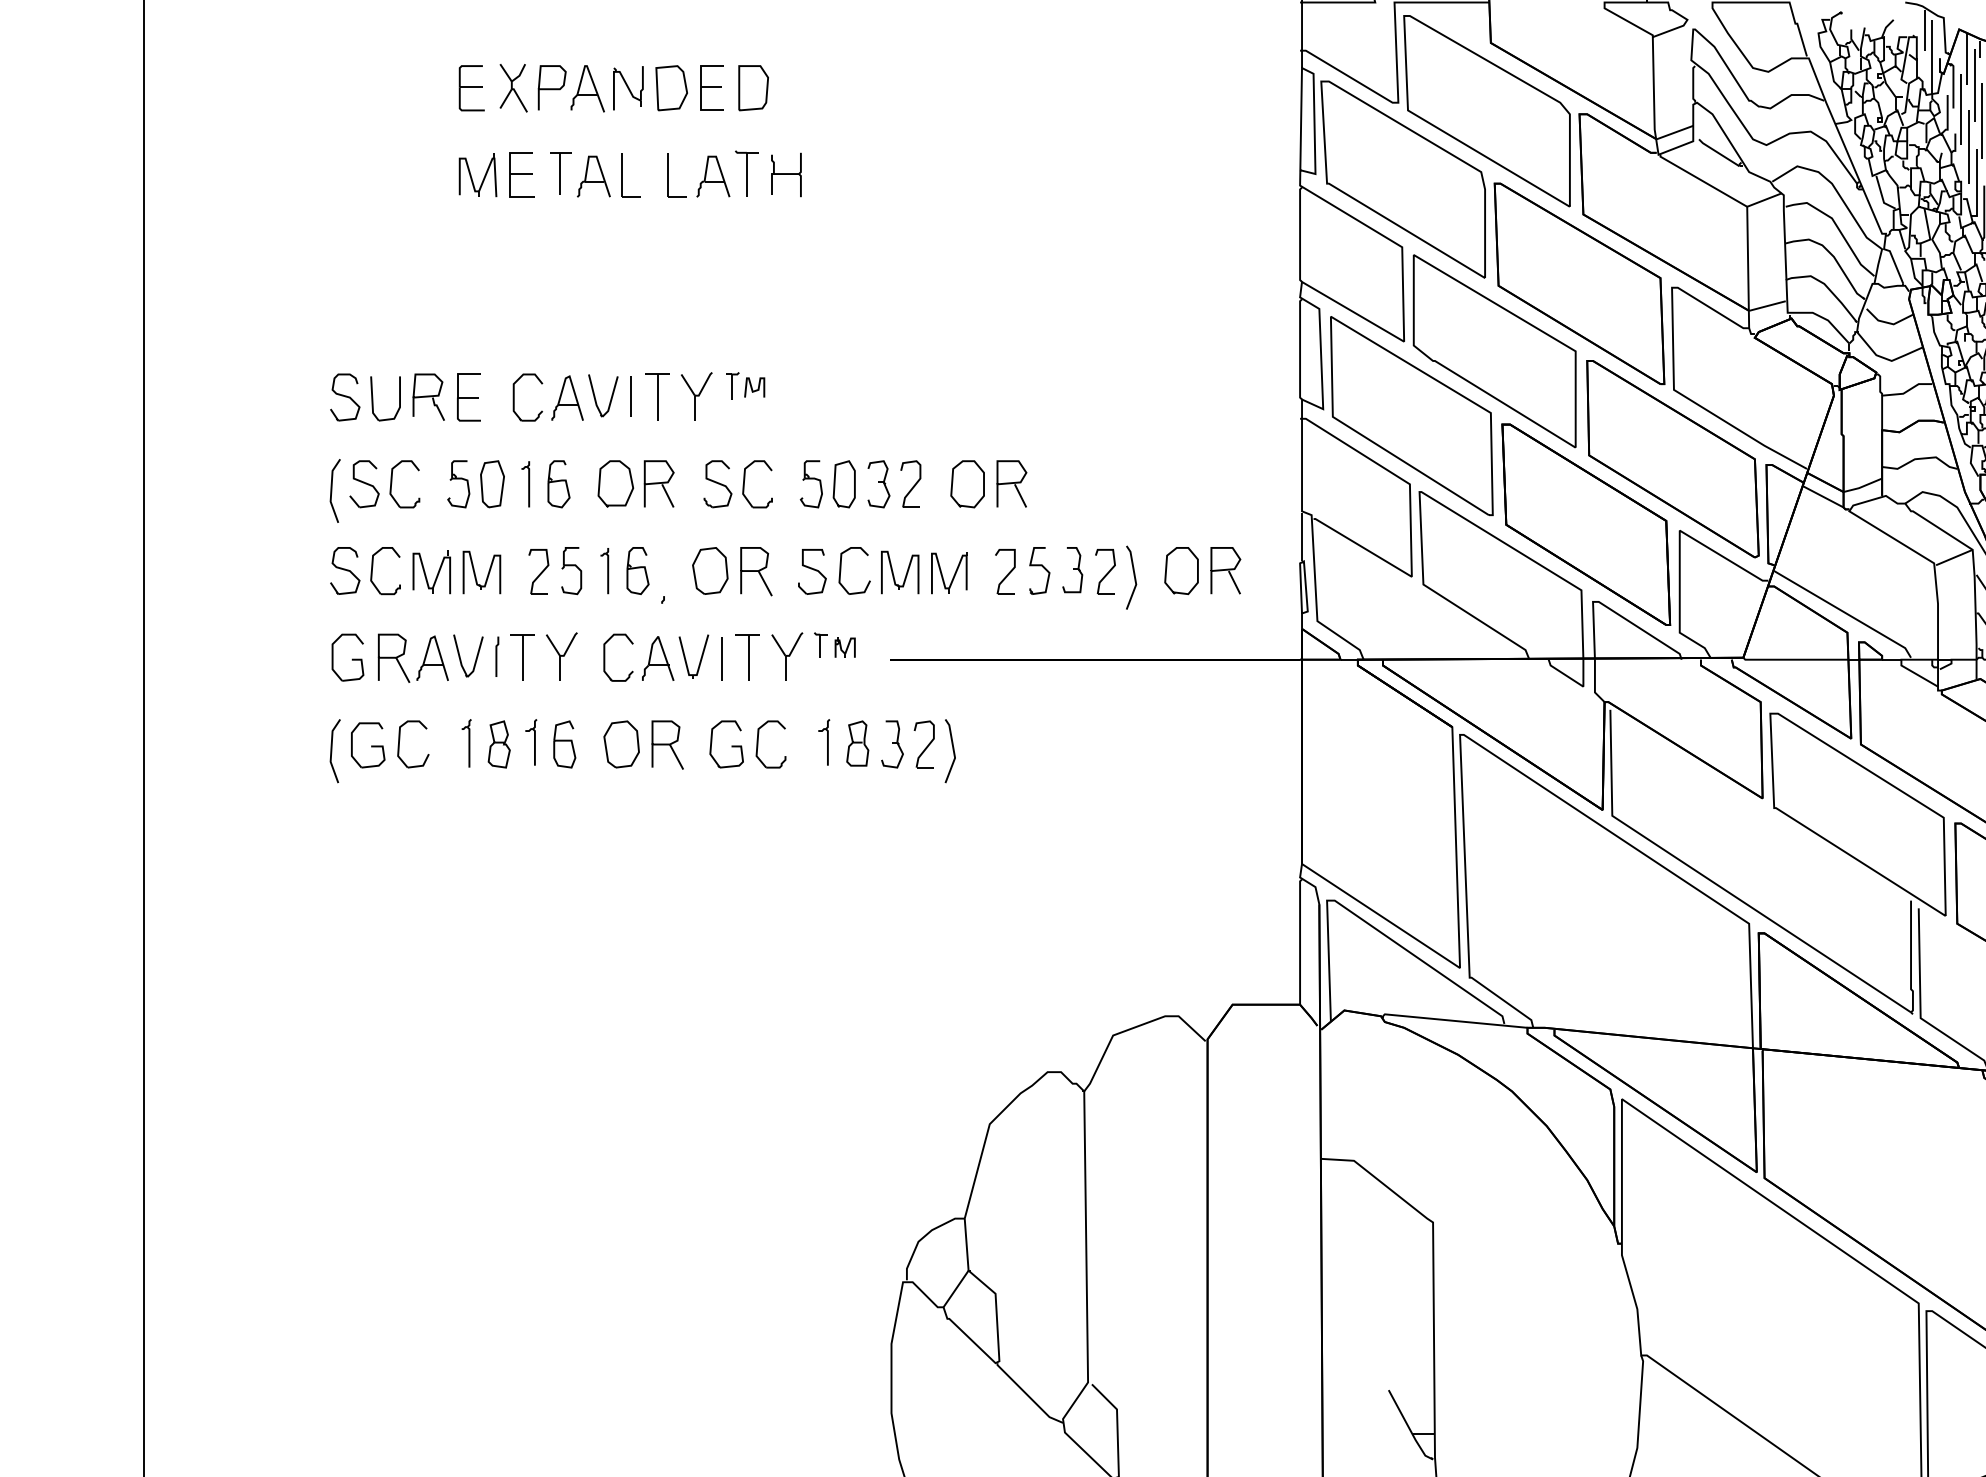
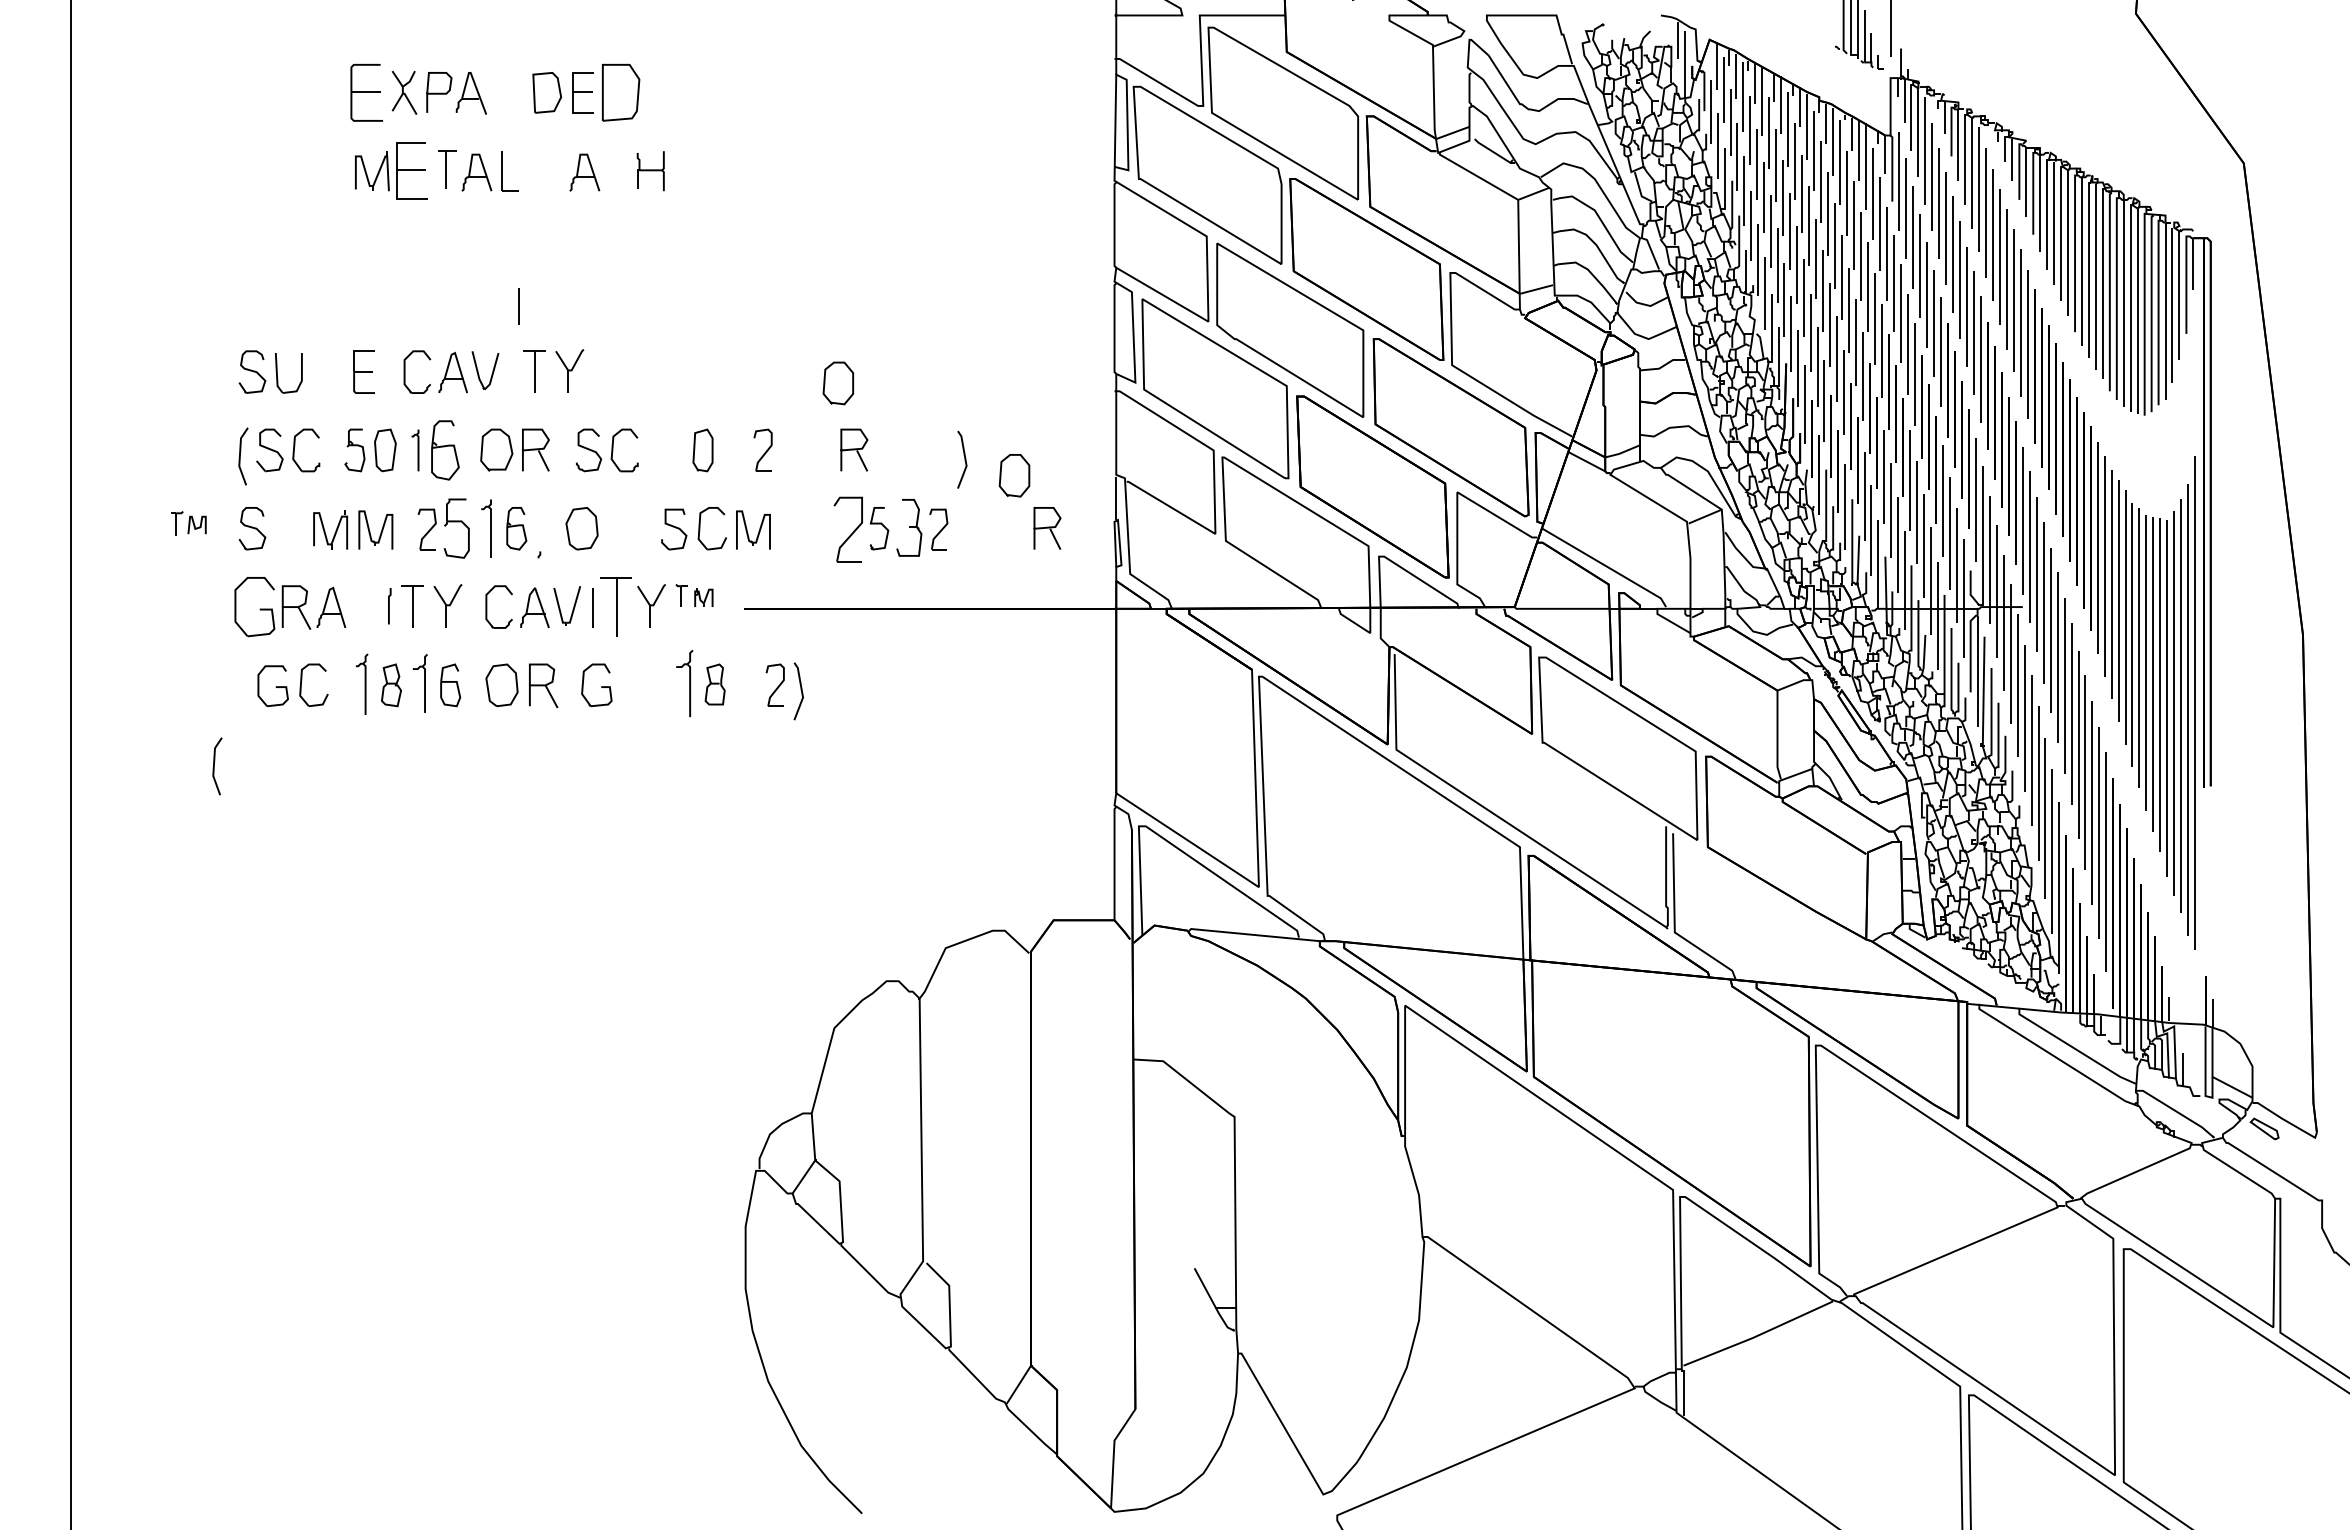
part: (471, 87) -> (366, 92), size x1.4
part: (628, 87) -> (508, 92), removed
part: (754, 87) -> (621, 92), size x1.4
part: (746, 173) -> (614, 169), removed
part: (521, 174) -> (411, 170), size x1.4
part: (668, 175) -> (544, 171), removed
part: (745, 385) -> (188, 523), moved
part: (428, 396) -> (327, 371), removed
line: (631, 396) -> (518, 306), moved
part: (559, 484) -> (445, 450), size x1.4
part: (810, 484) -> (672, 450), removed
part: (879, 484) -> (734, 450), removed
curve: (953, 484) -> (825, 383), moved
part: (1071, 569) -> (908, 527), size x1.4
part: (372, 570) -> (277, 528), removed
part: (571, 570) -> (456, 528), size x1.4
part: (604, 570) -> (486, 528), size x1.4
curve: (1167, 570) -> (1001, 475), moved
part: (756, 571) -> (623, 529), removed
part: (1005, 571) -> (848, 529), size x1.6
part: (948, 572) -> (797, 530), removed
line: (1133, 577) -> (964, 459), moved
part: (347, 657) -> (254, 606), size x1.4
part: (747, 657) -> (615, 606), size x1.4
part: (461, 659) -> (357, 608), removed
part: (531, 742) -> (420, 683), size x1.4
part: (823, 742) -> (684, 683), size x1.6
part: (466, 743) -> (361, 684), size x1.4
part: (758, 744) -> (625, 685), removed
part: (892, 744) -> (746, 685), removed
line: (332, 751) -> (214, 766), moved

